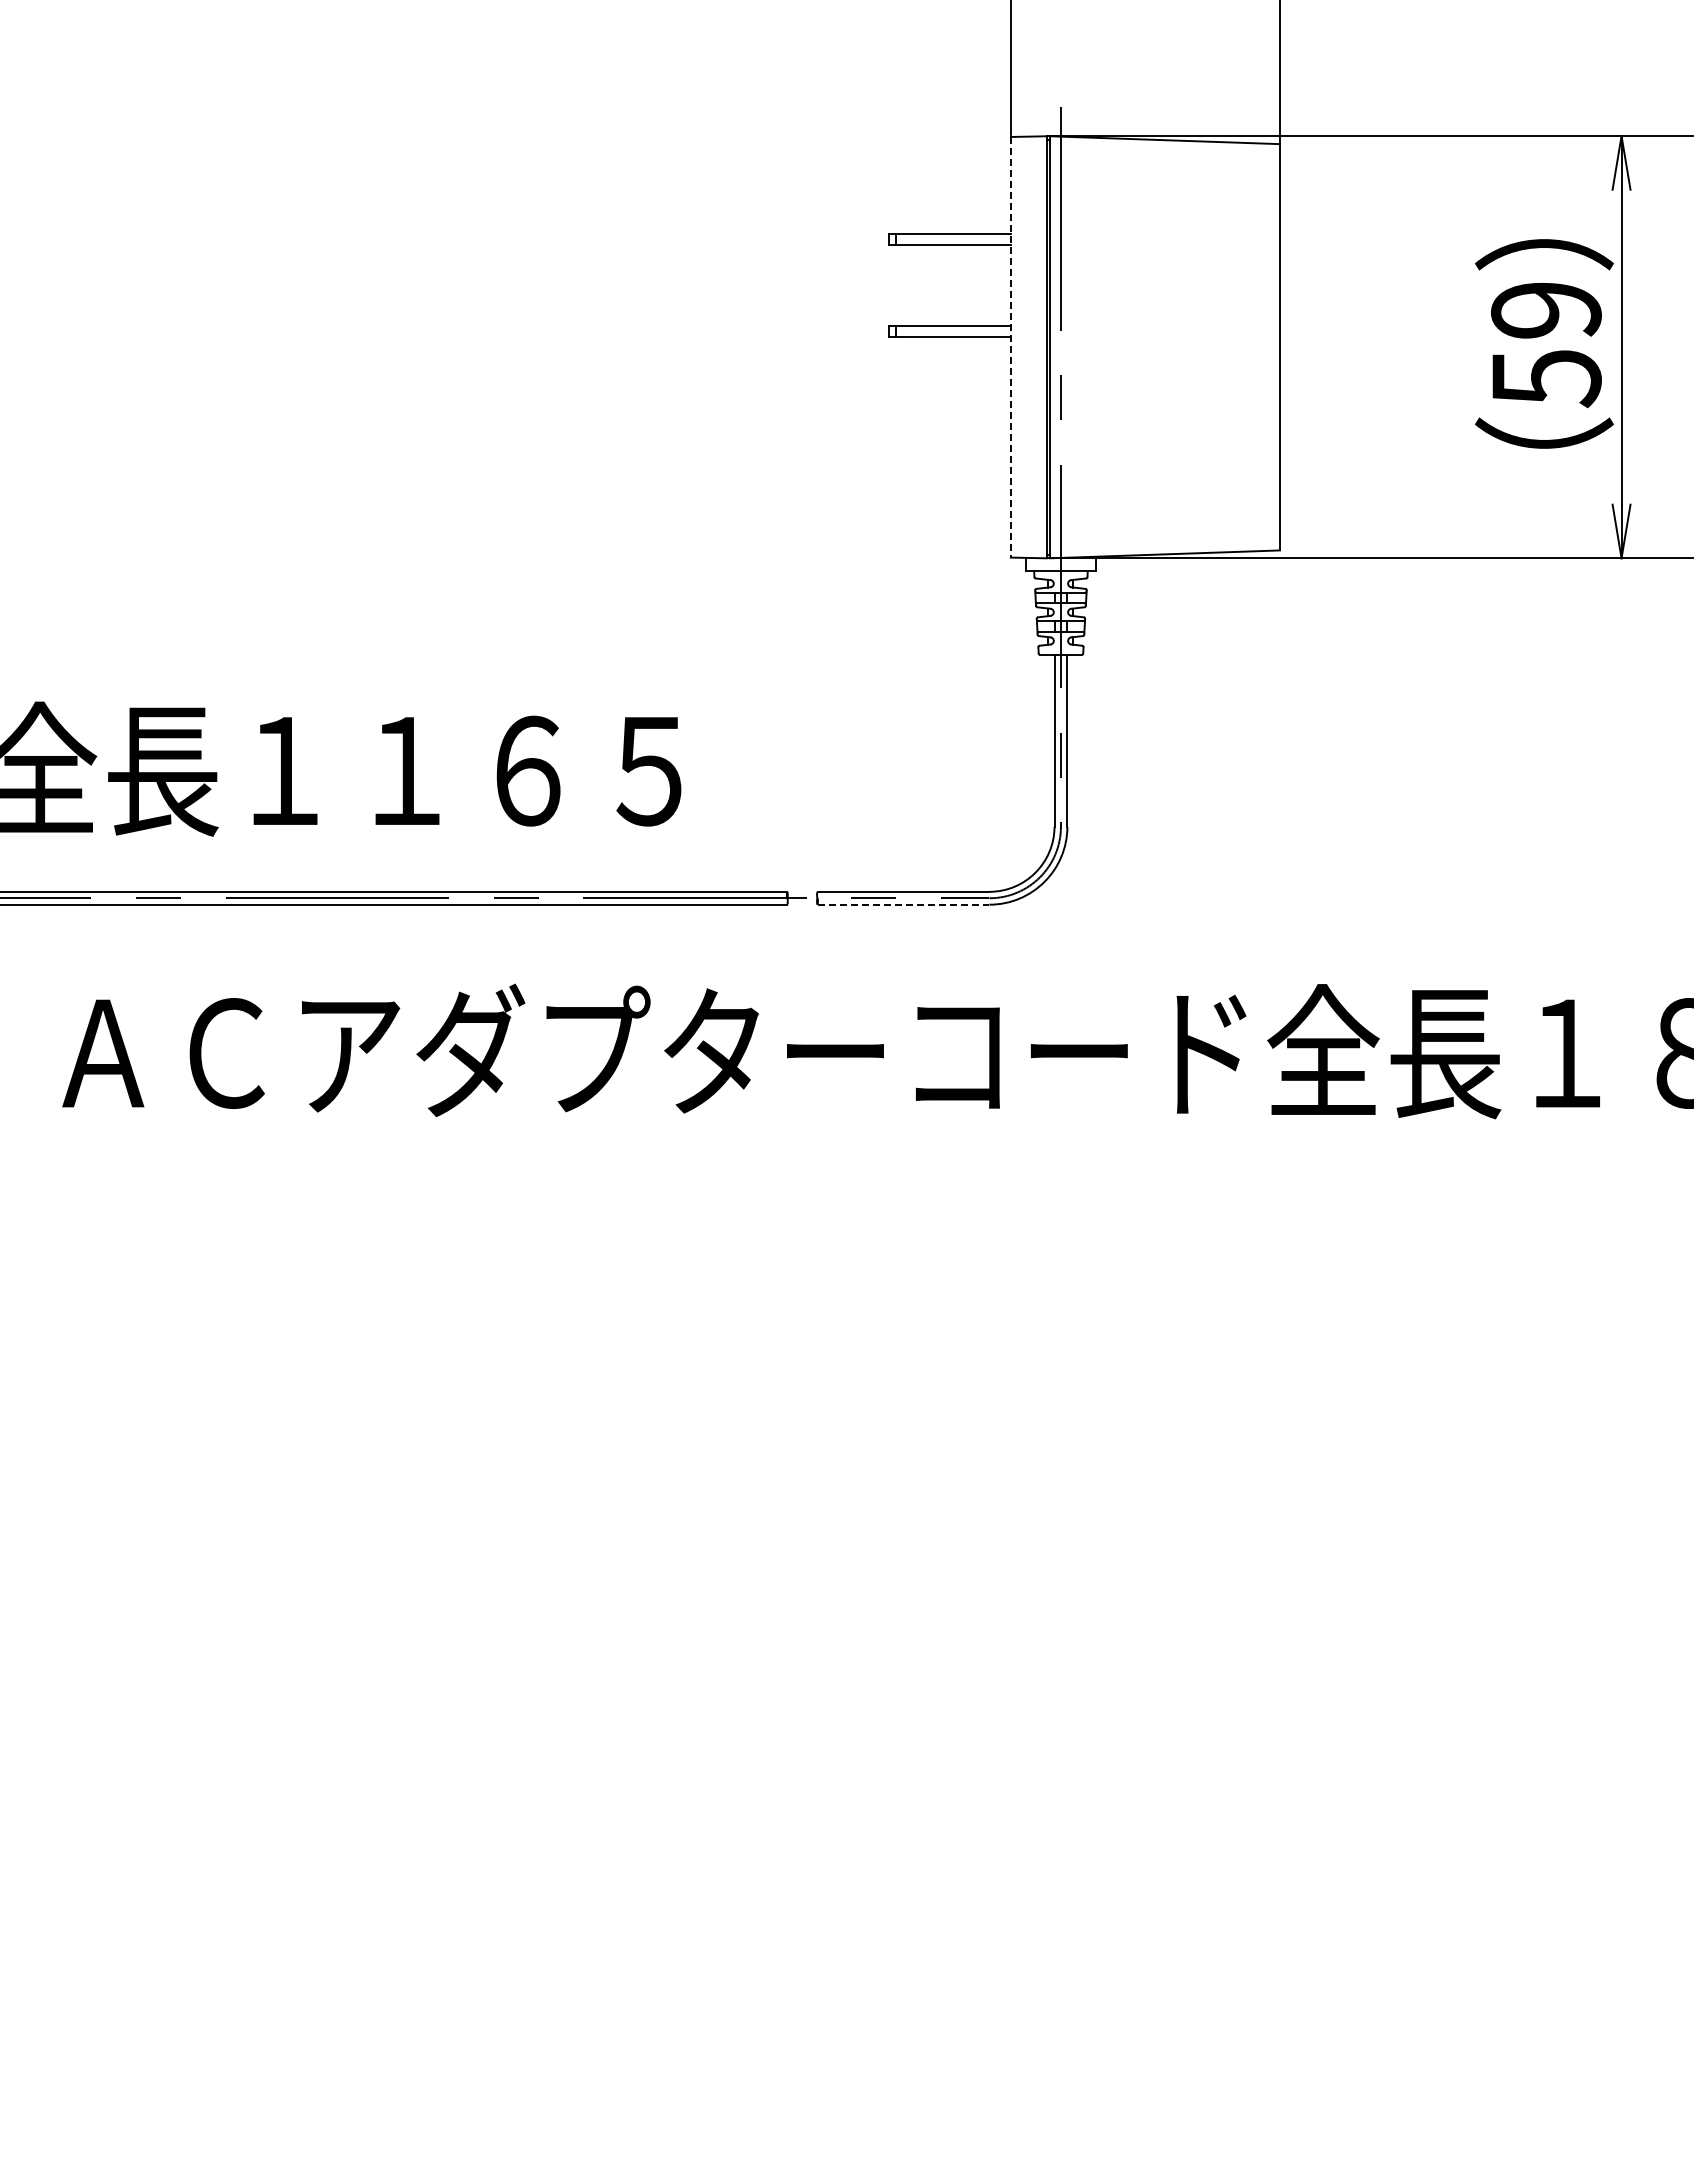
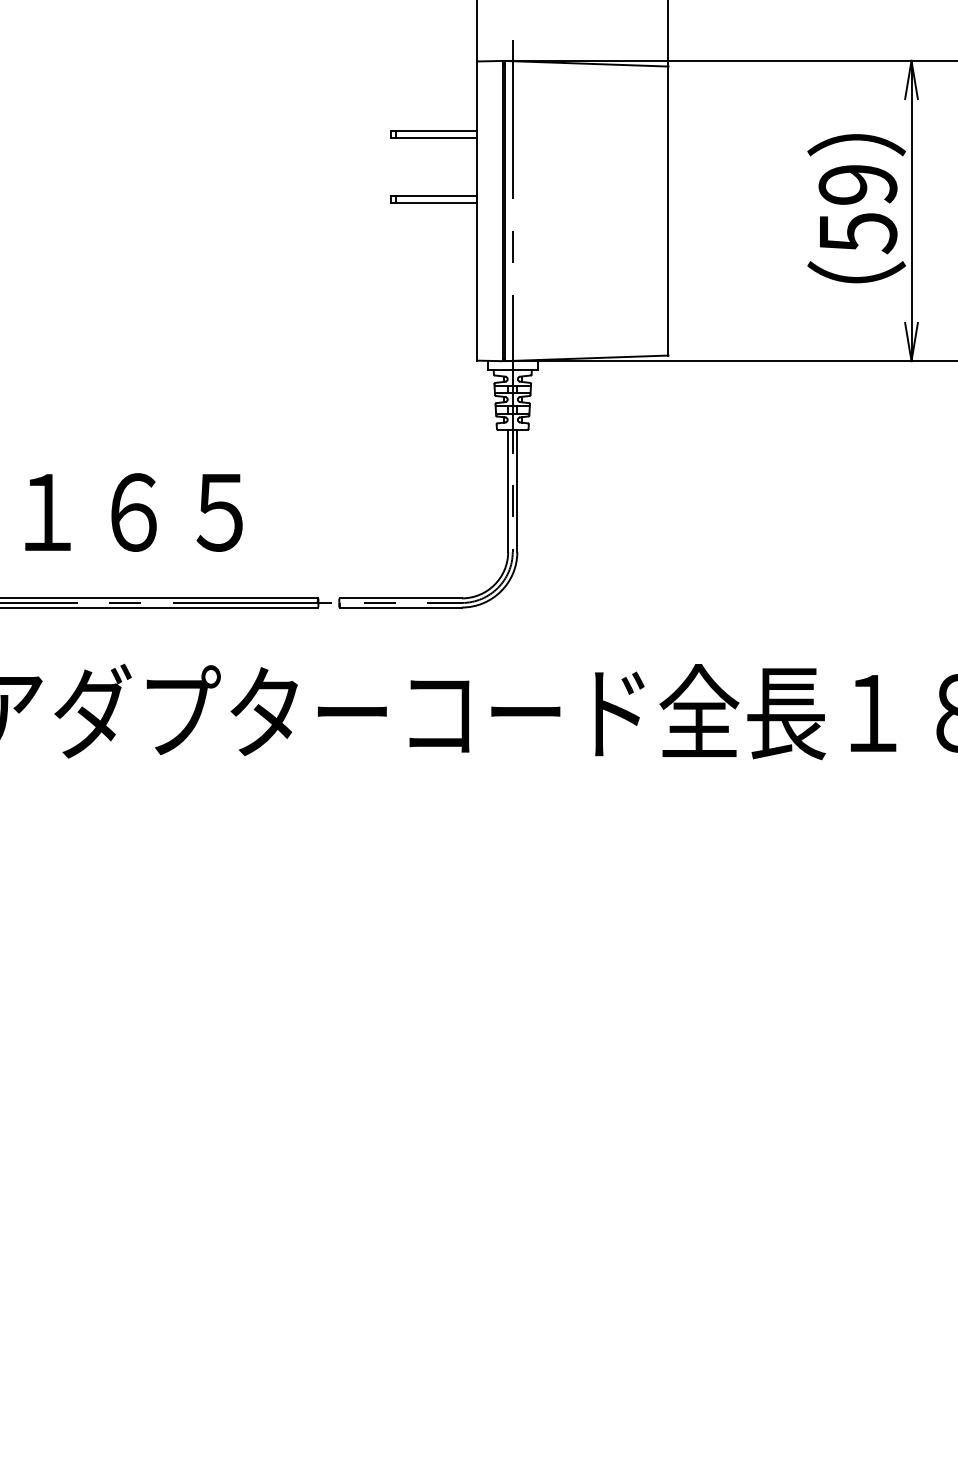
line: (1010, 347) -> (476, 211), dashed -> solid
line: (903, 904) -> (400, 607), dashed -> solid

